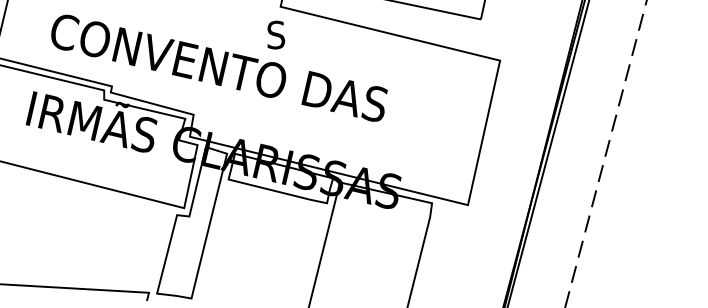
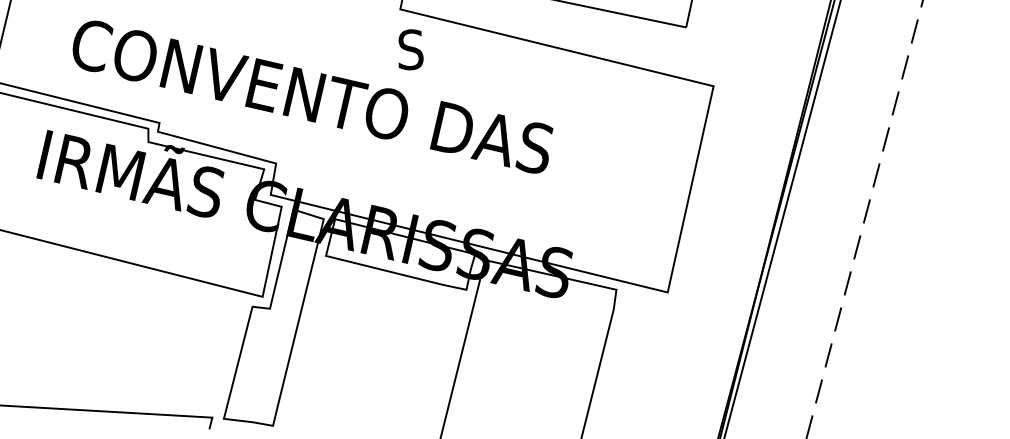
text: (275, 34) -> (410, 49), moved

